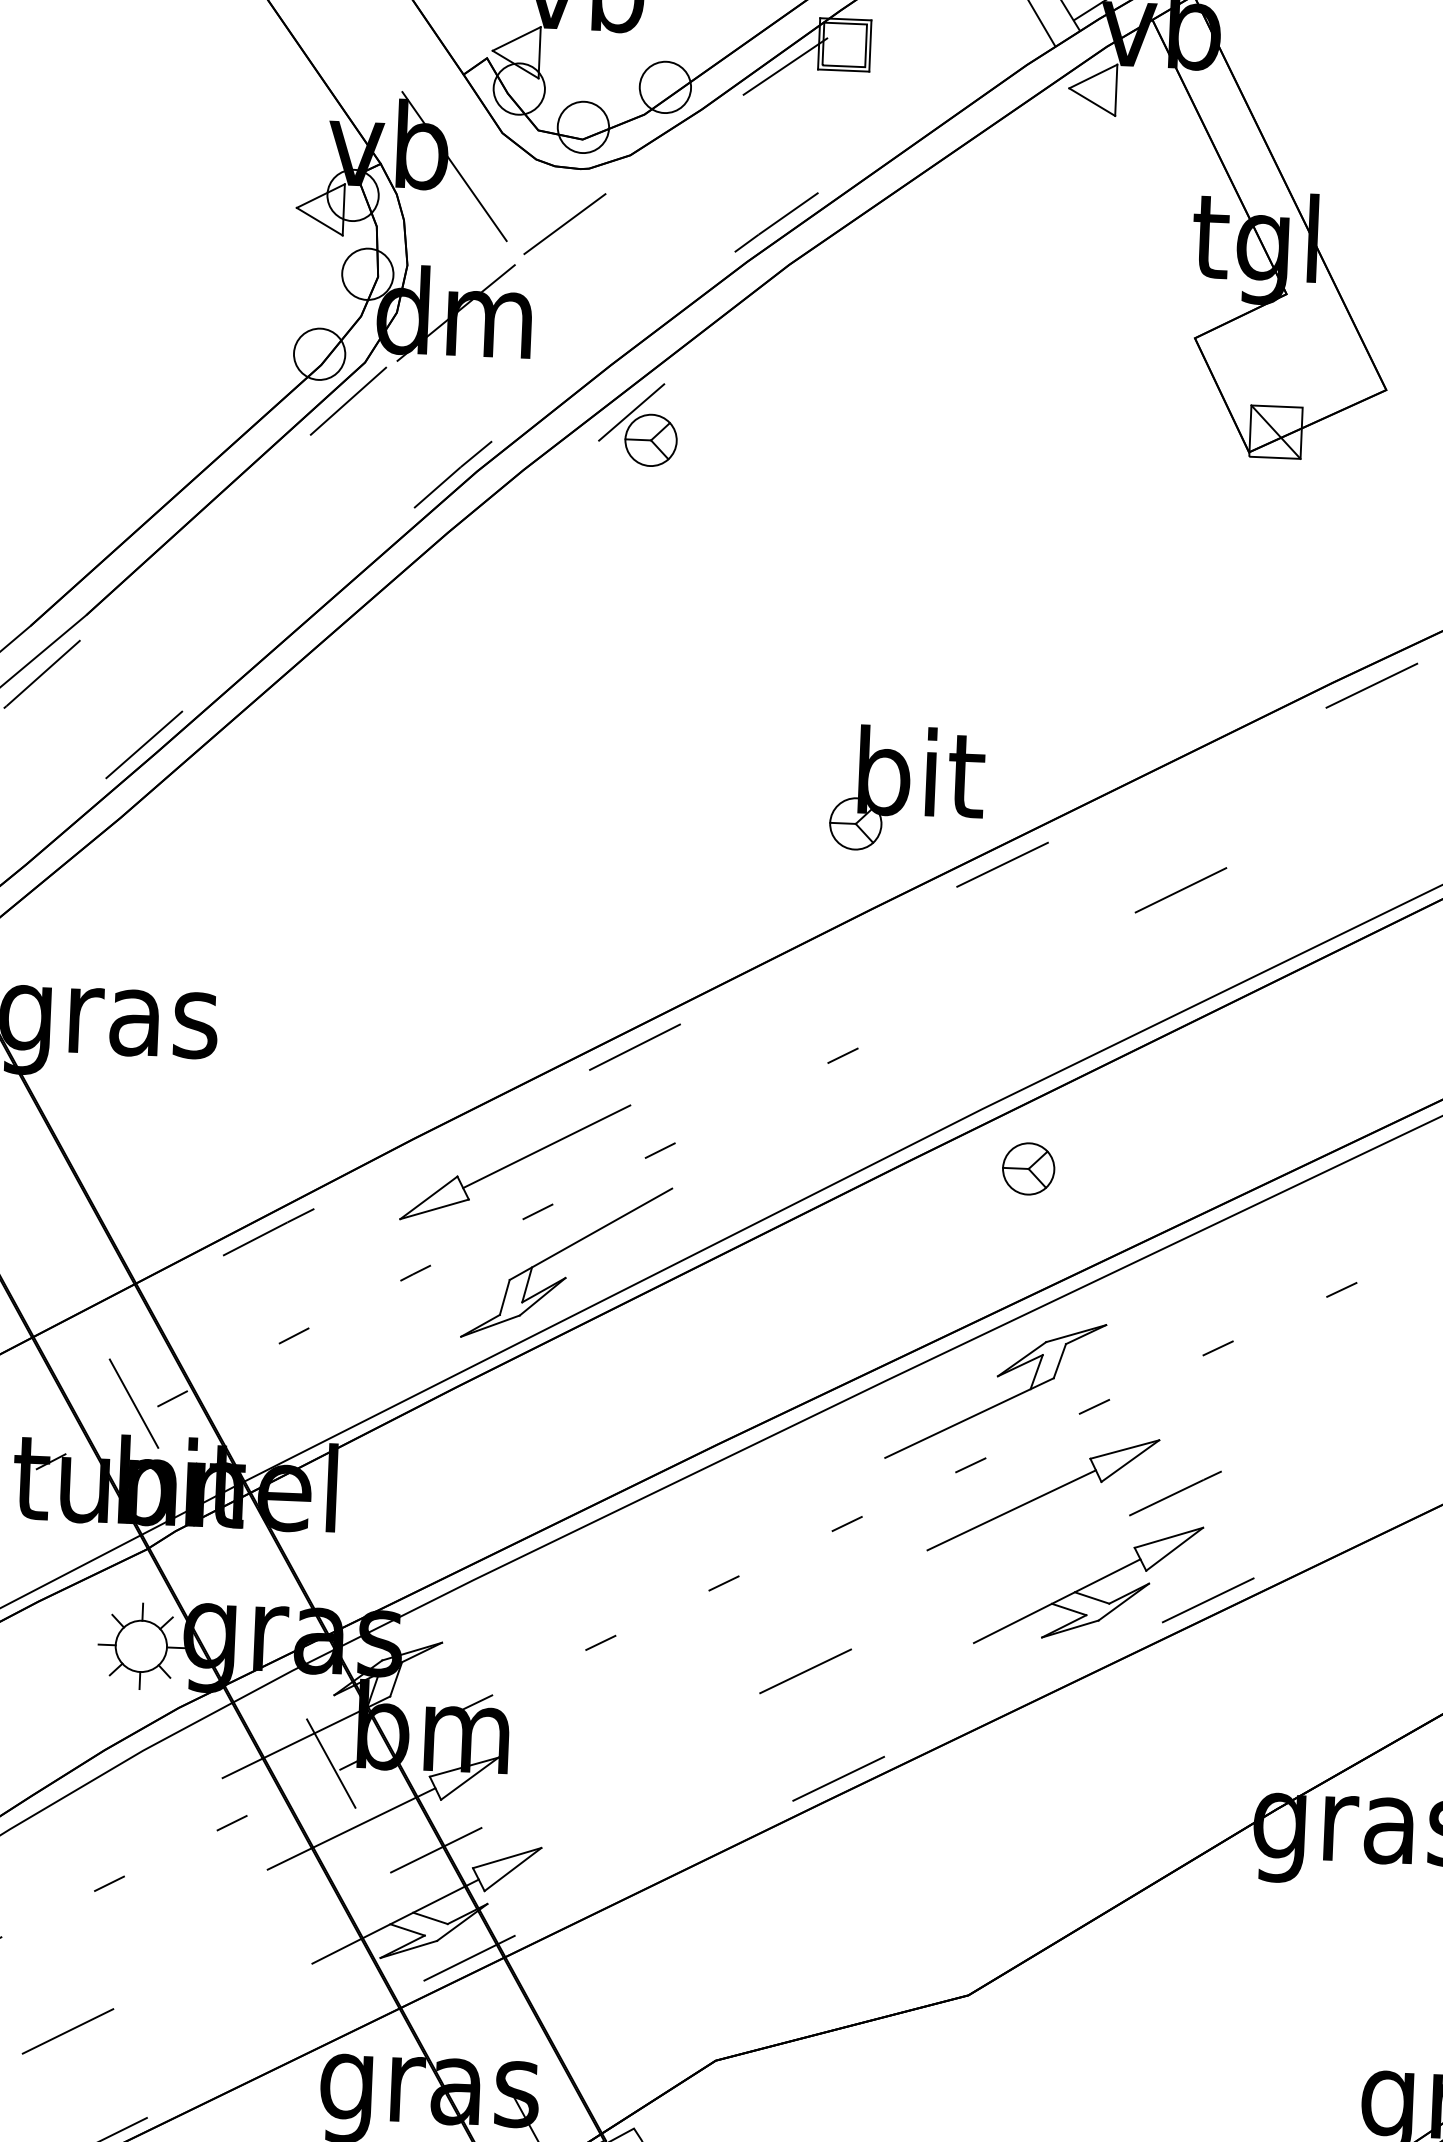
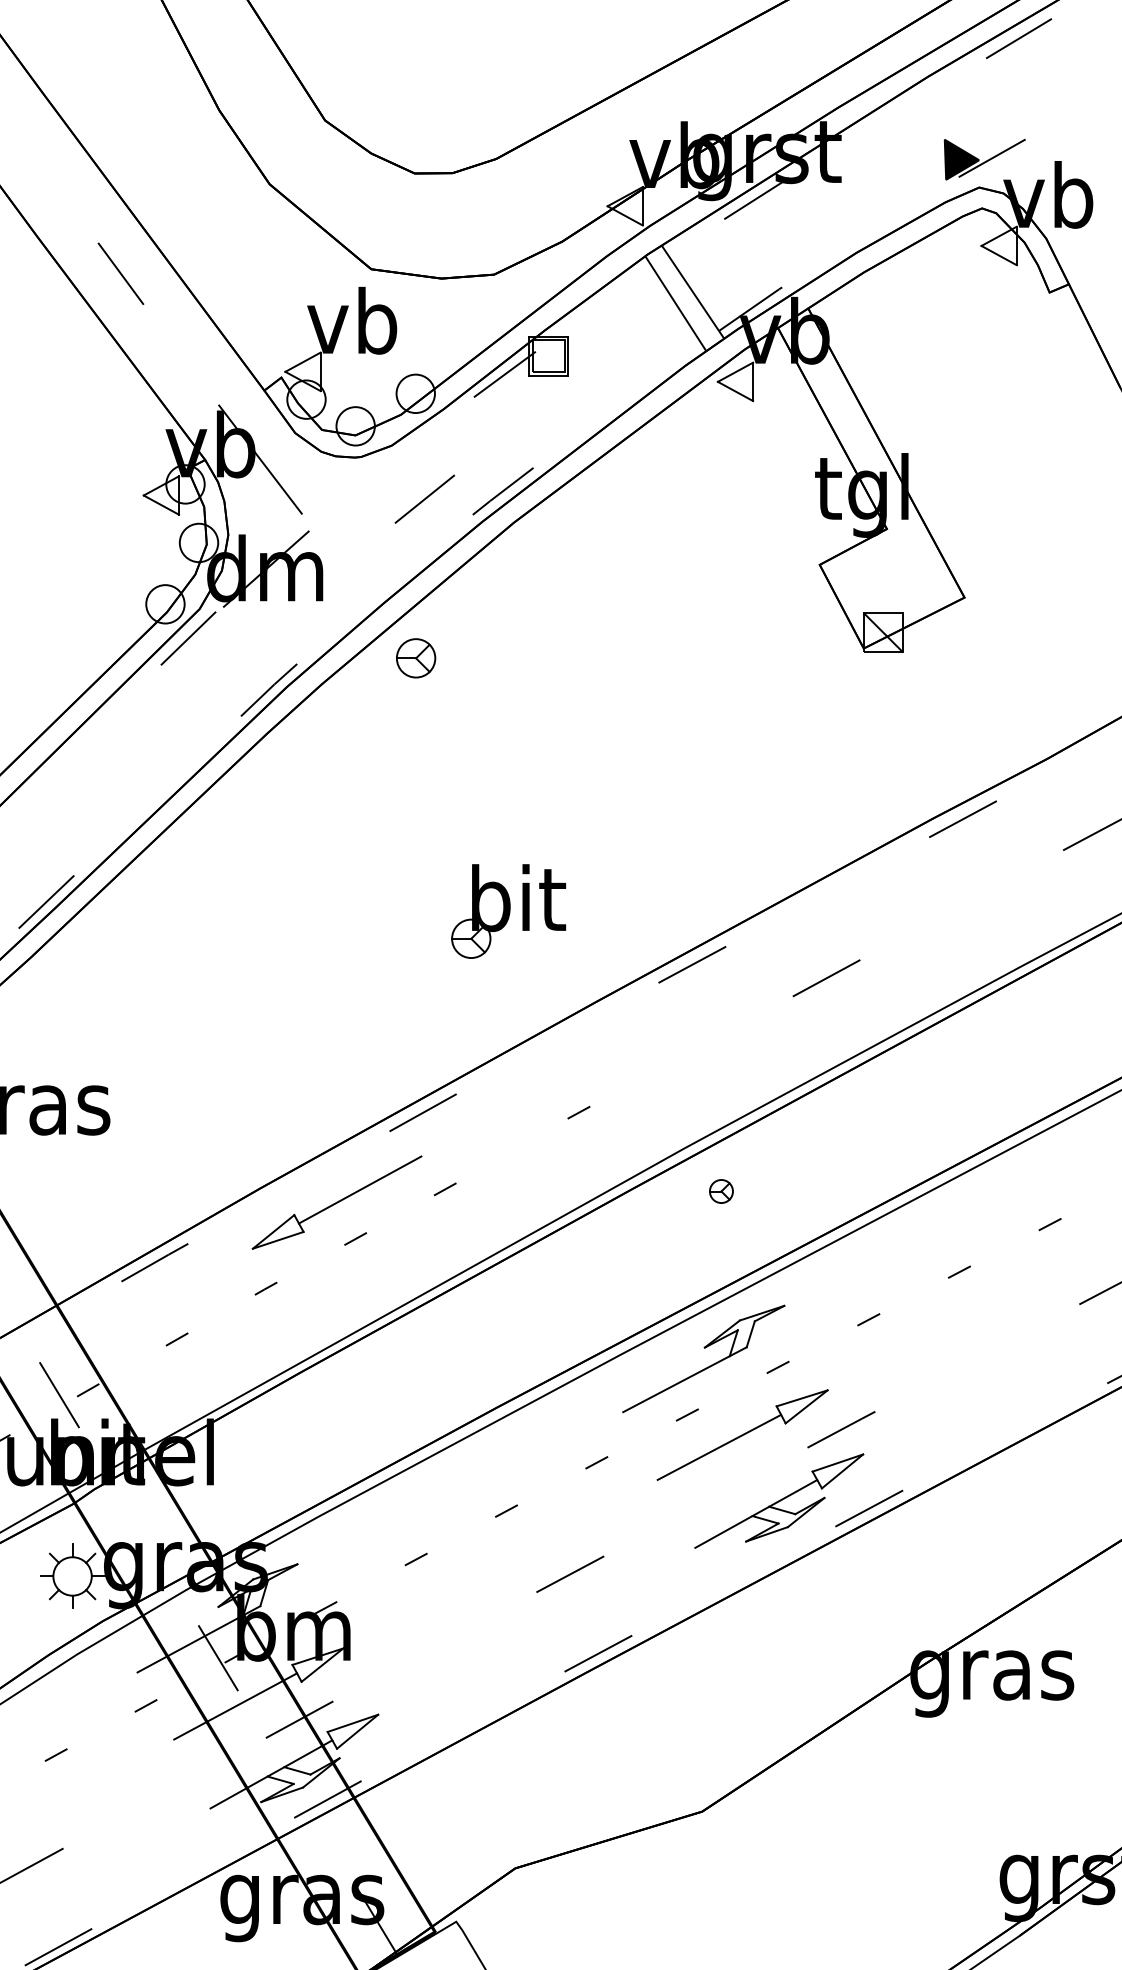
line: (564, 223) -> (424, 498), moved
line: (631, 411) -> (400, 637), removed
part: (907, 789) -> (508, 911), moved
part: (1028, 1168) -> (721, 1191), size x0.6
part: (560, 1253) -> (373, 1269), removed

